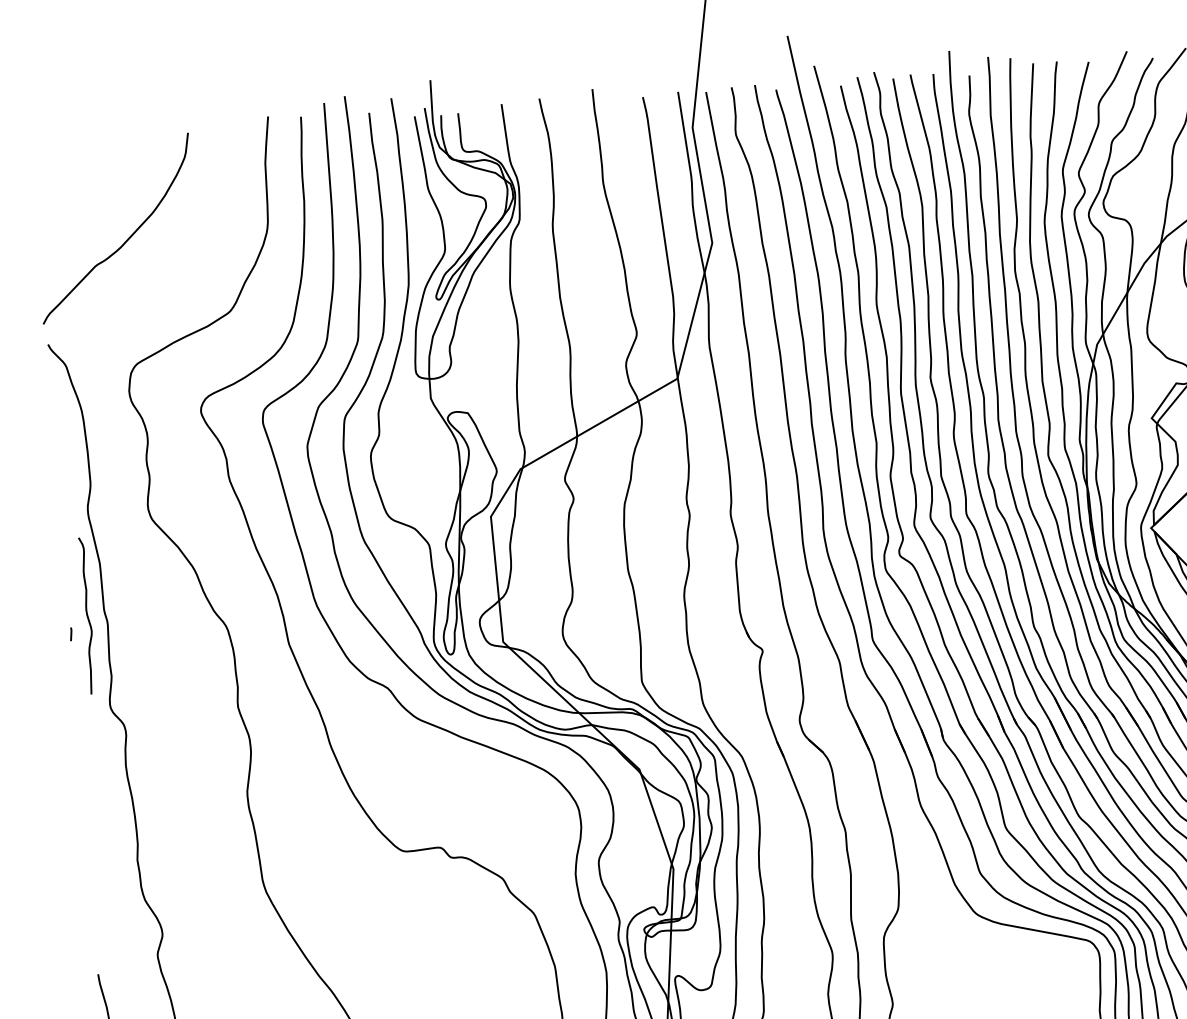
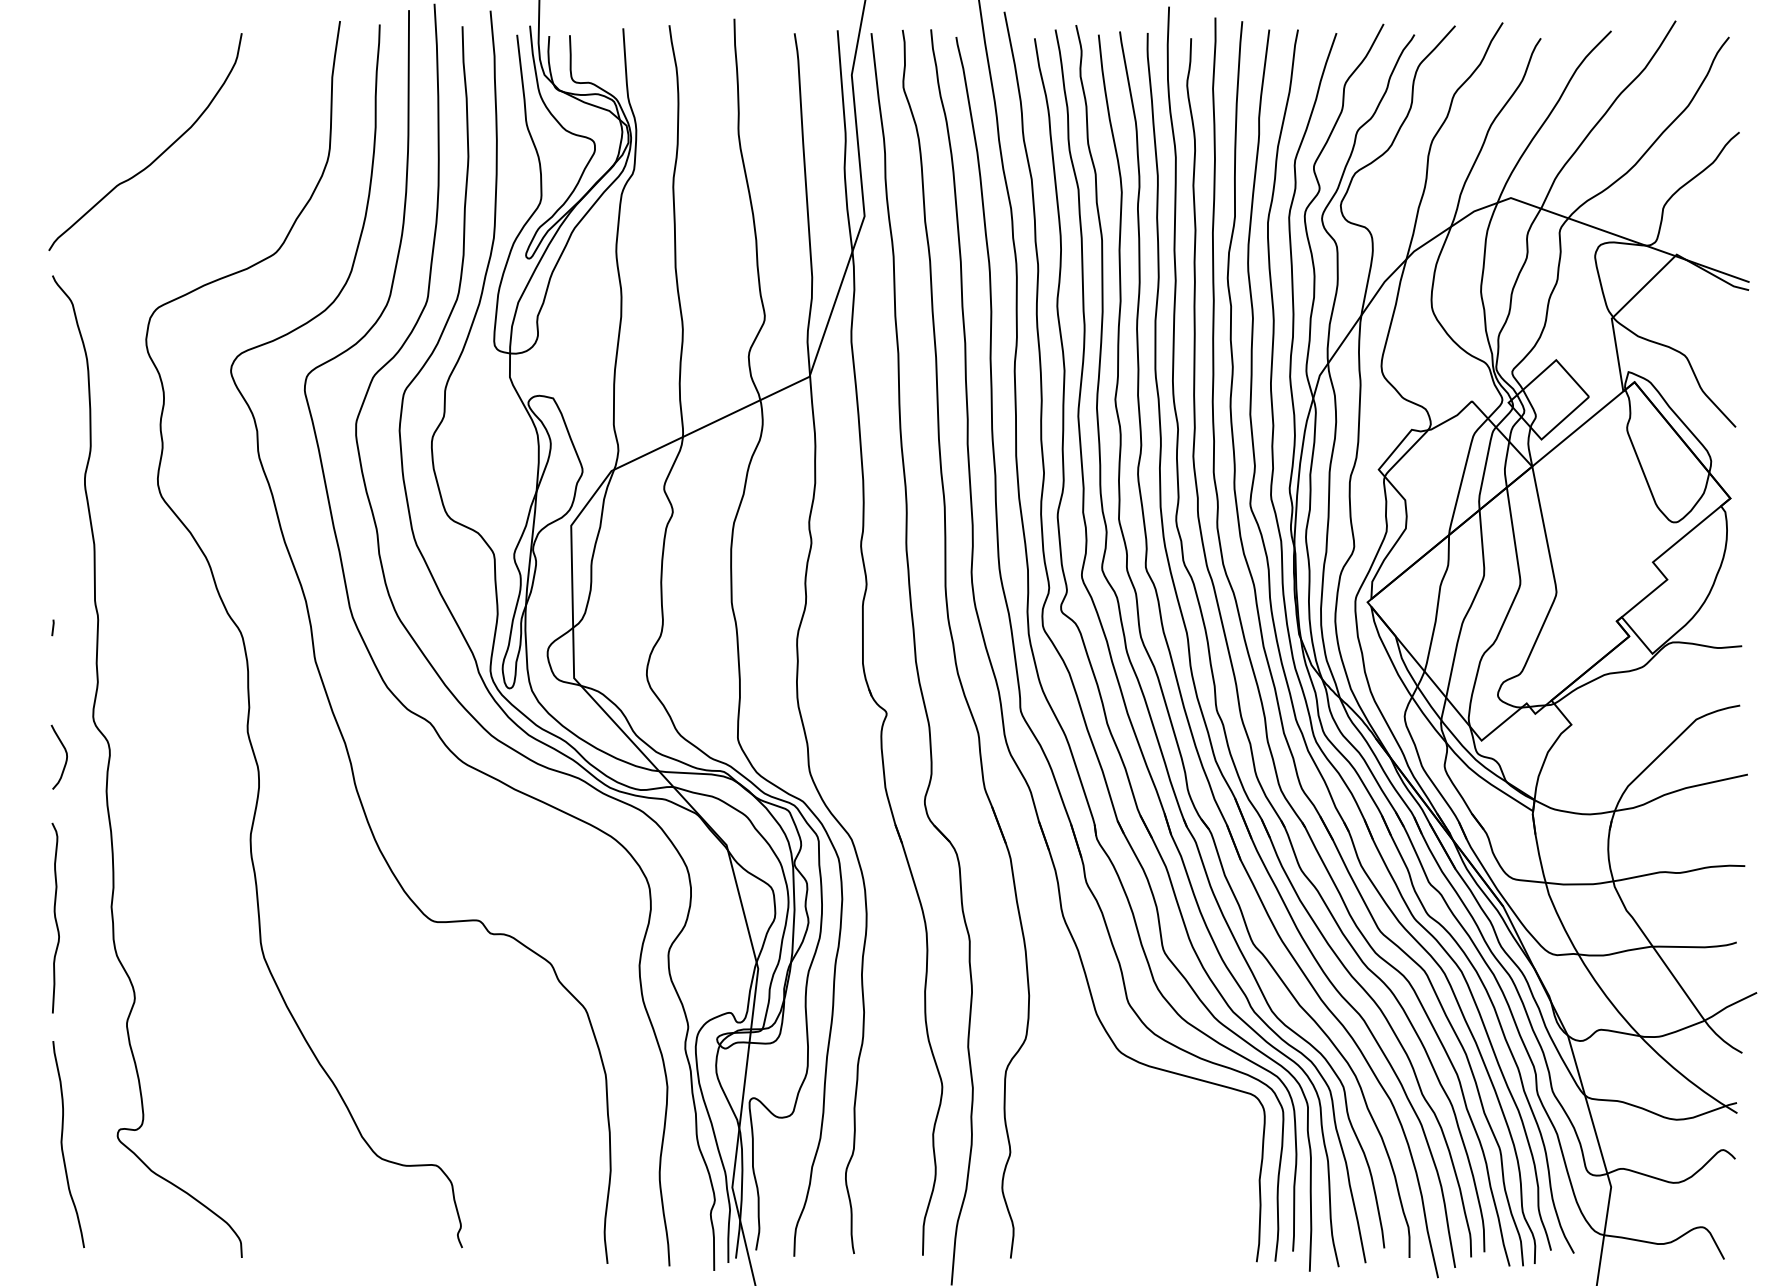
curve: (87, 615) -> (55, 917), moved
curve: (89, 736) -> (65, 753), added

